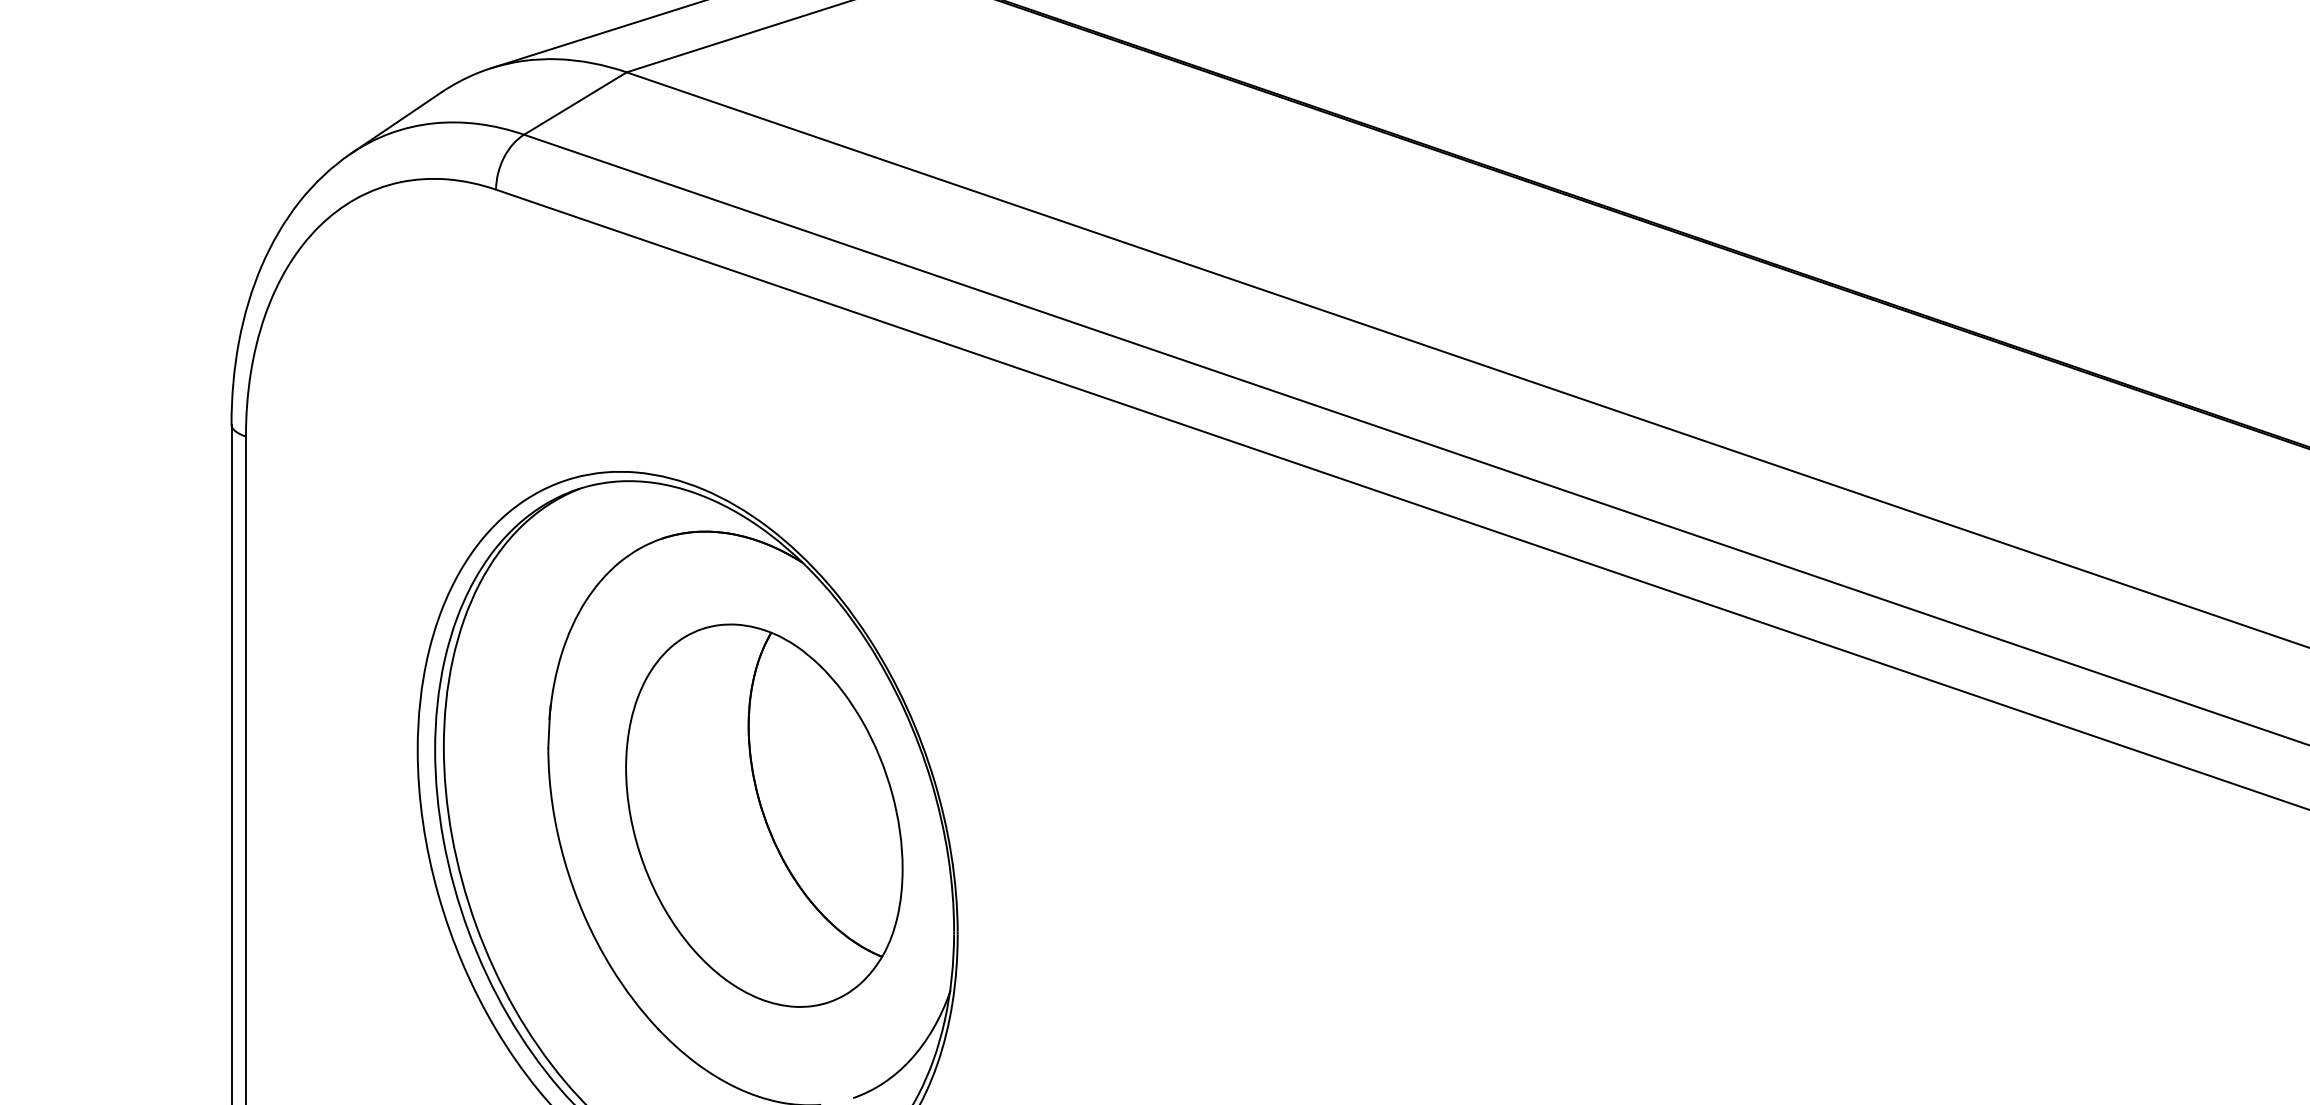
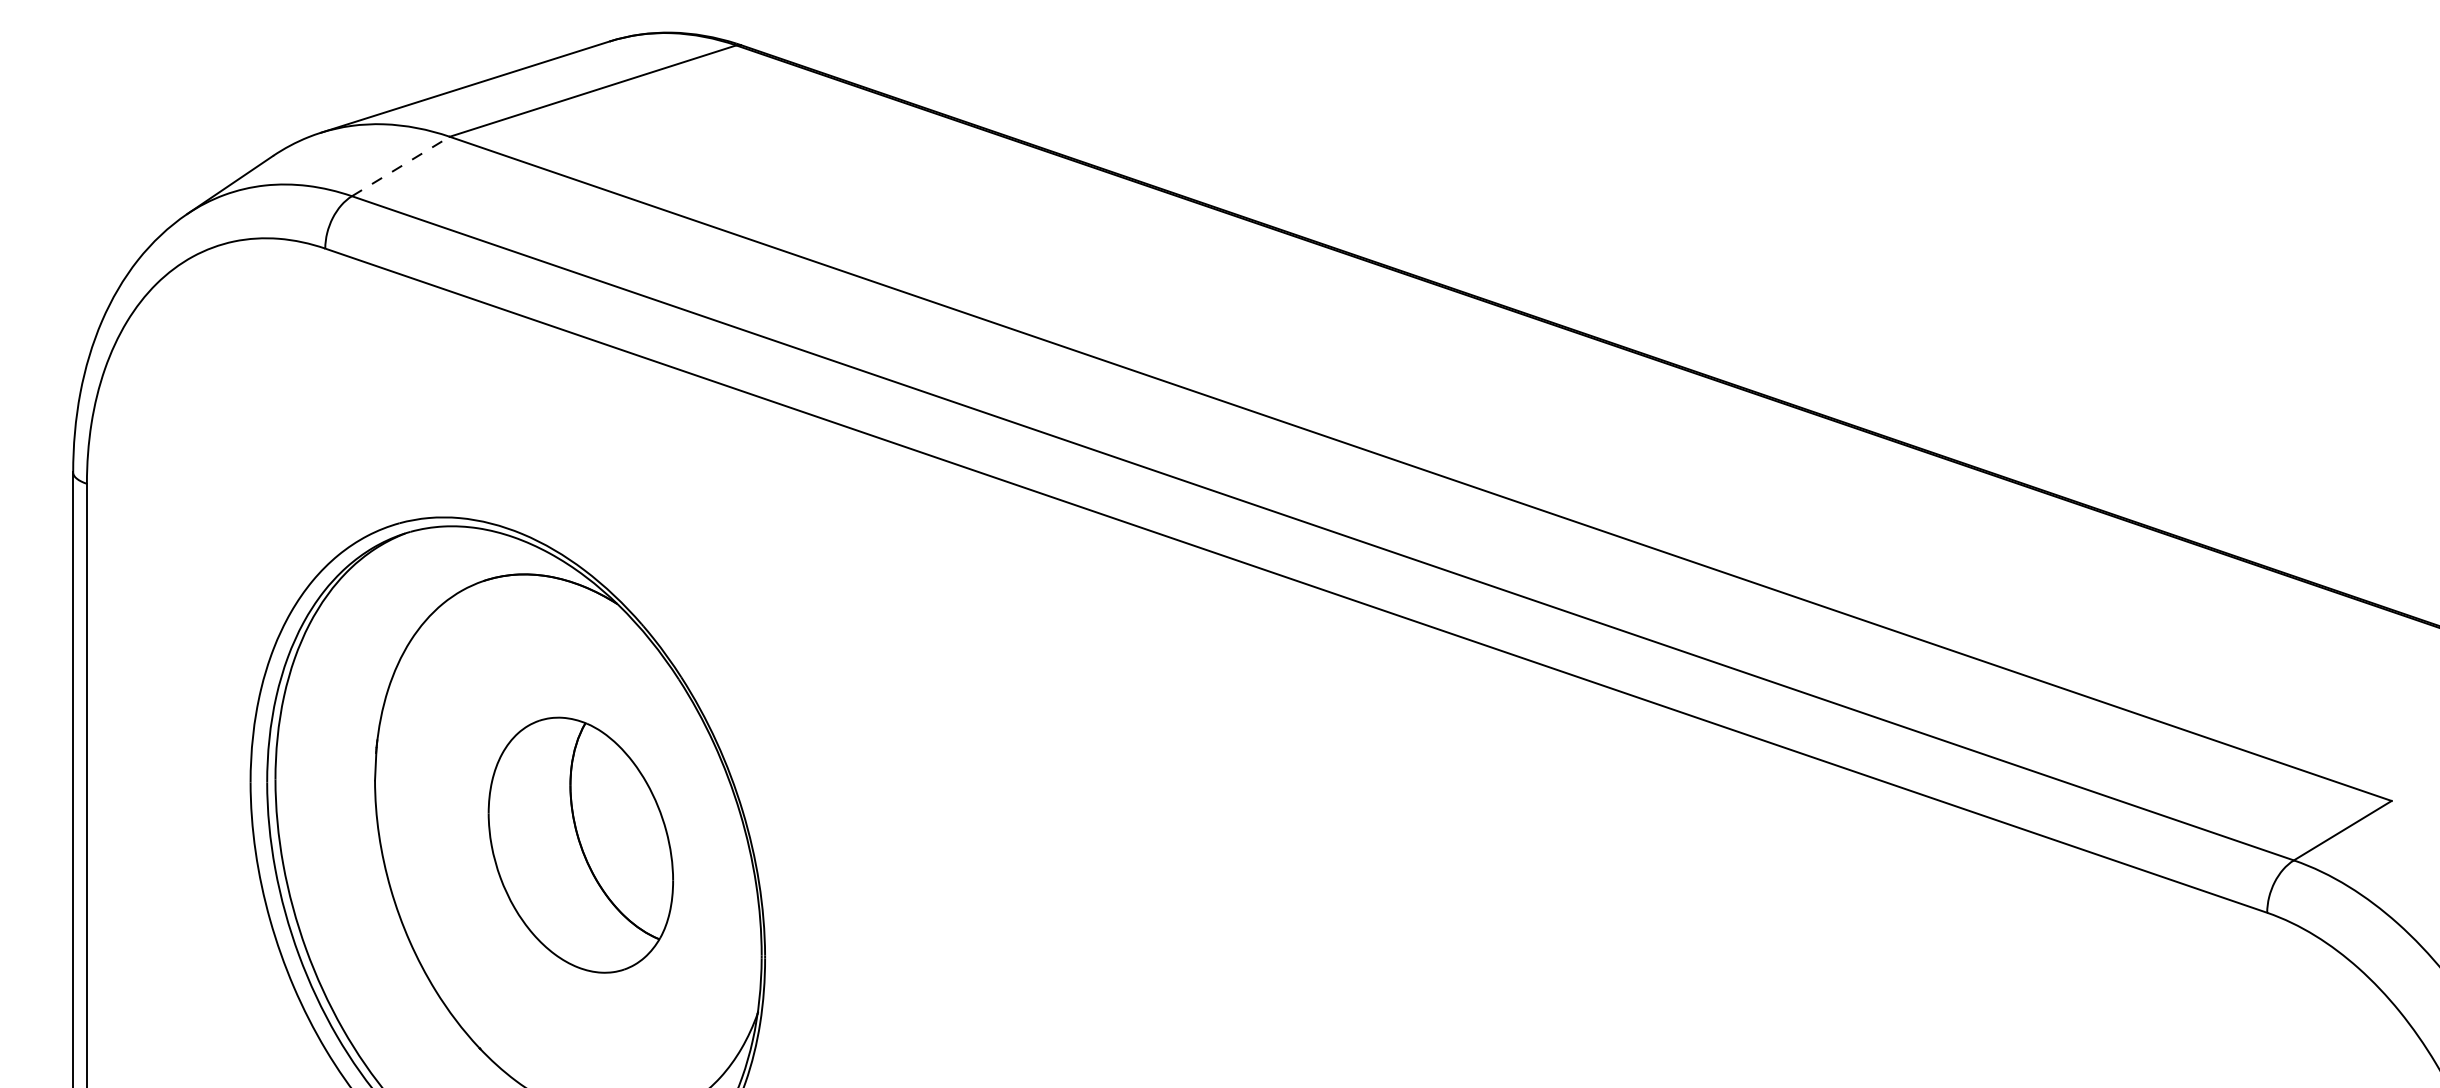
line: (576, 103) -> (401, 166), solid -> dashed
part: (763, 816) -> (580, 845), size x0.7

